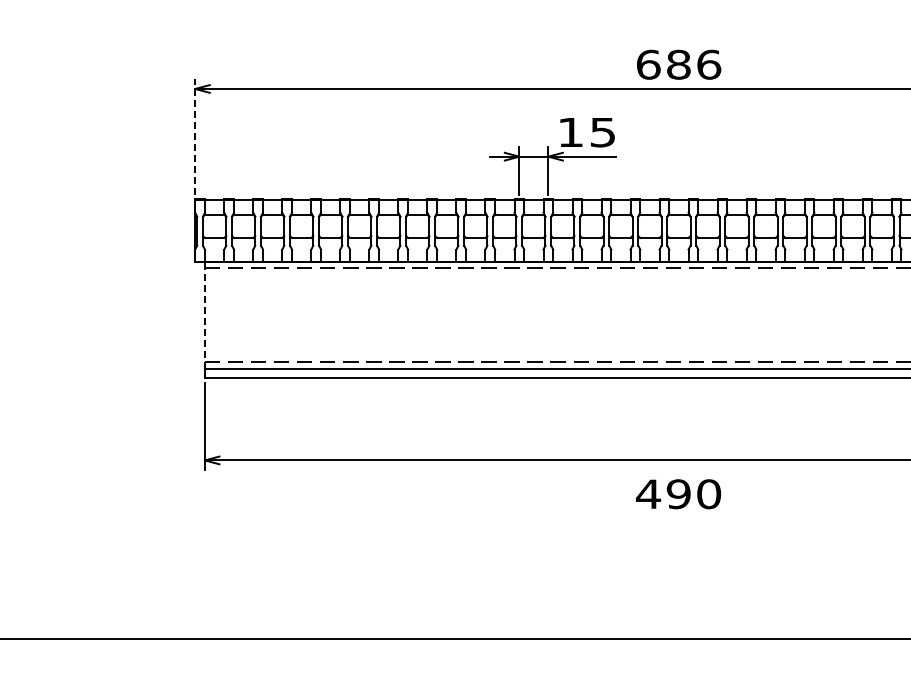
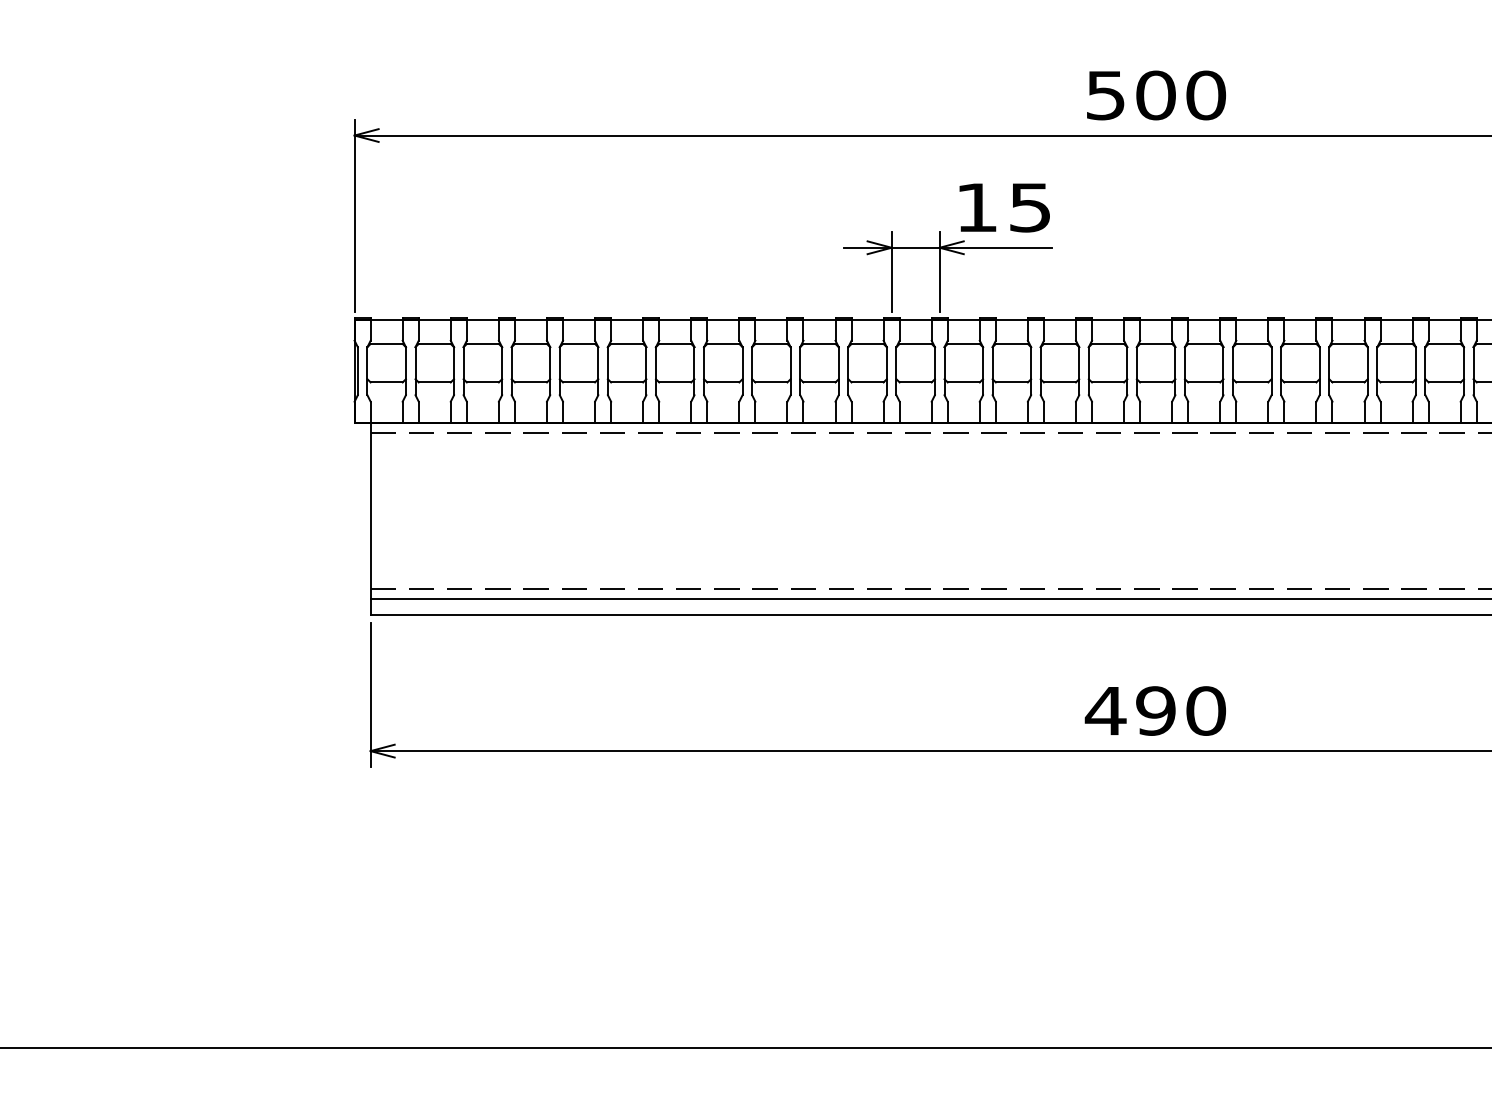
text: (679, 64) -> (1157, 94), 686 -> 500
line: (195, 136) -> (354, 214), dashed -> solid
line: (204, 314) -> (369, 509), dashed -> solid
text: (678, 494) -> (1155, 711), moved

